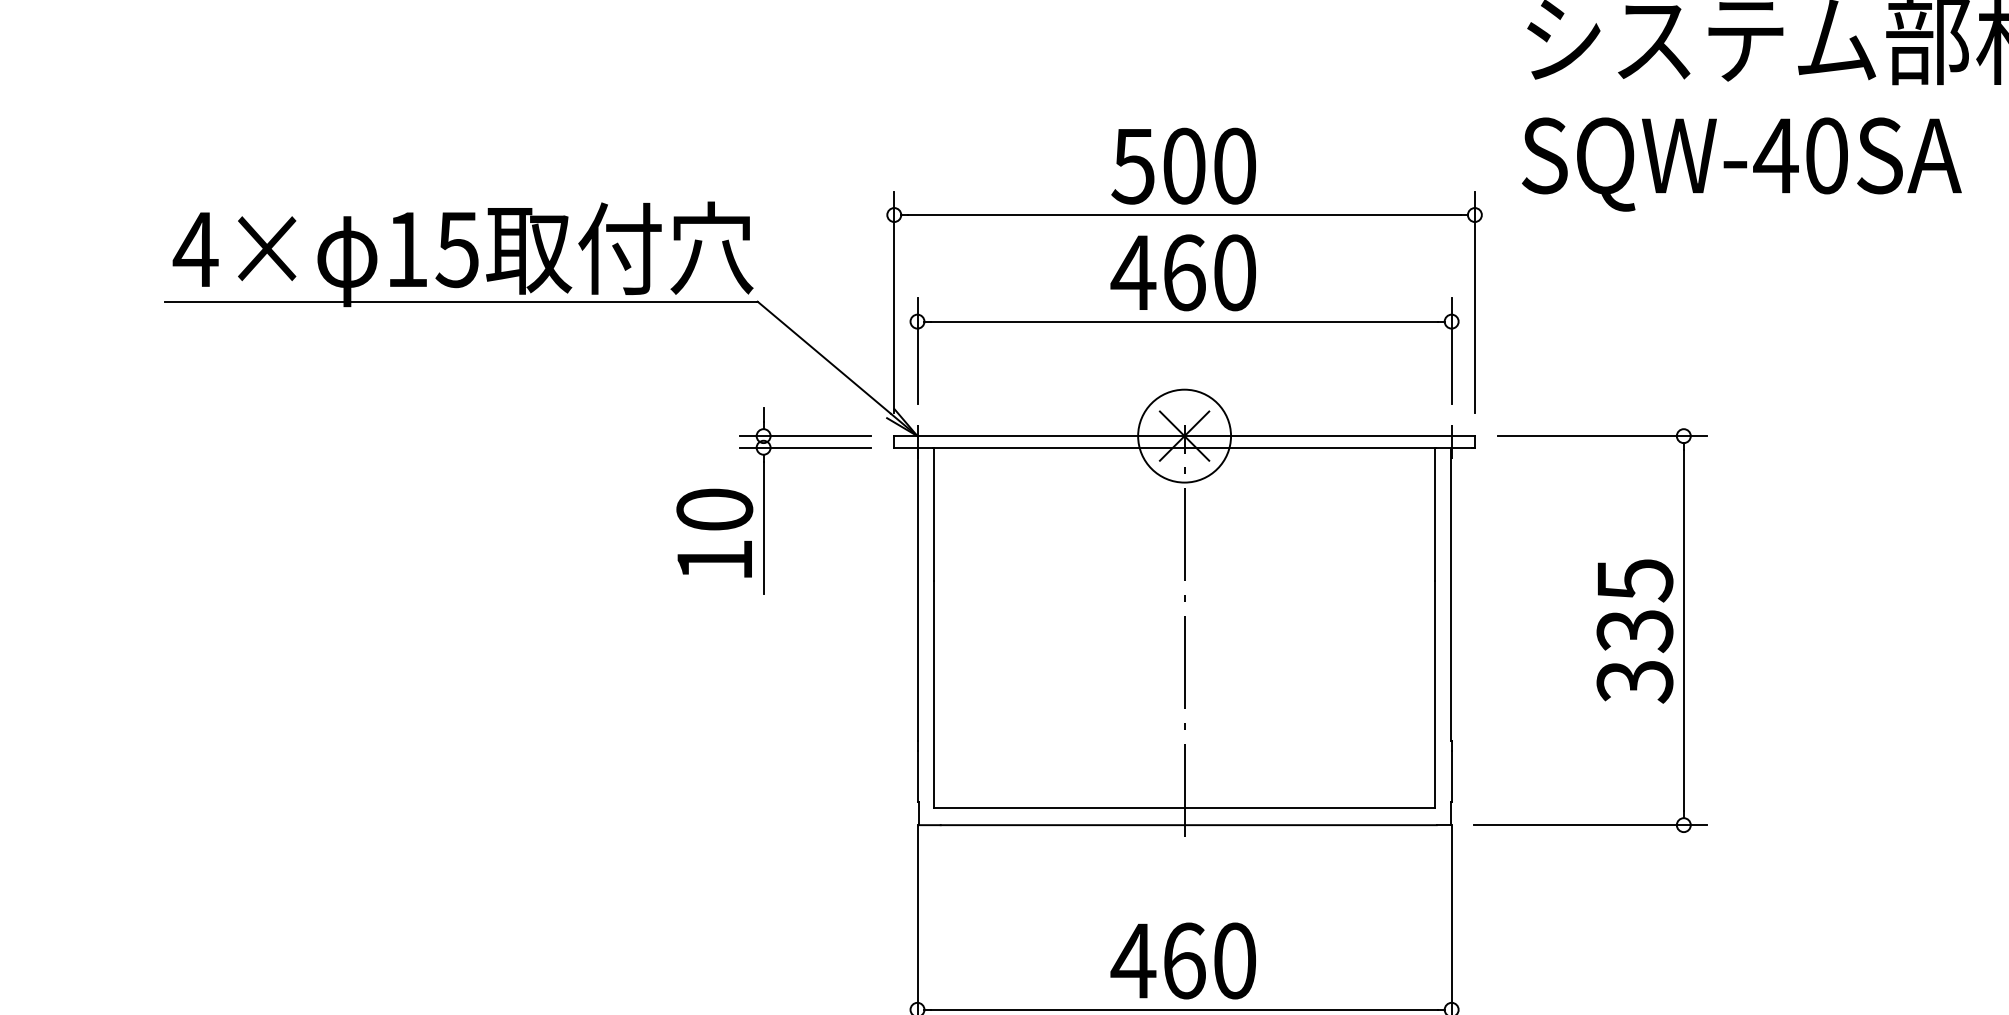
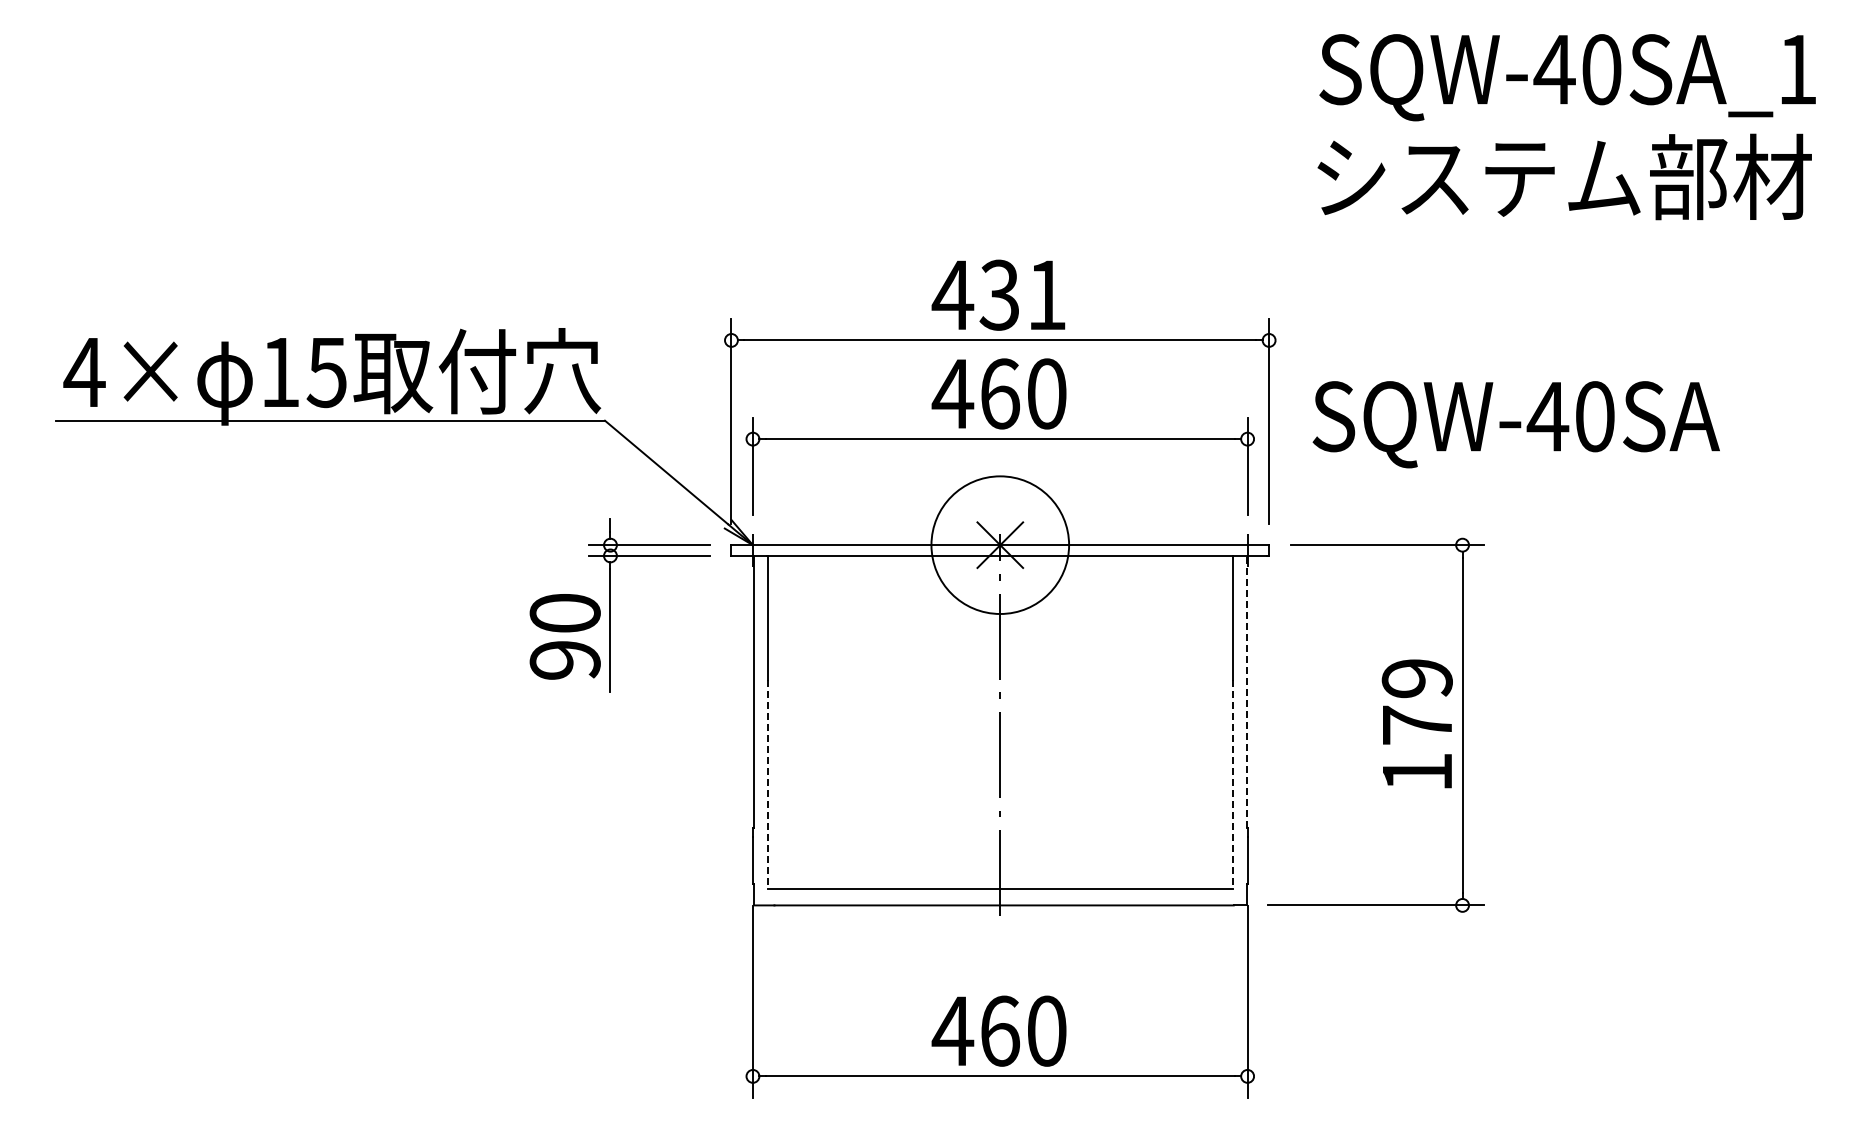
text: (1740, 164) -> (1515, 424), moved
text: (1182, 165) -> (998, 294), 500 -> 431
circle: (1184, 436) -> (1000, 545), size x1.6
text: (713, 560) -> (564, 660), 10 -> 90
line: (1450, 594) -> (1246, 691), solid -> dashed
text: (1634, 630) -> (1416, 725), 335 -> 179
line: (934, 694) -> (768, 784), solid -> dashed
line: (1435, 694) -> (1232, 784), solid -> dashed

